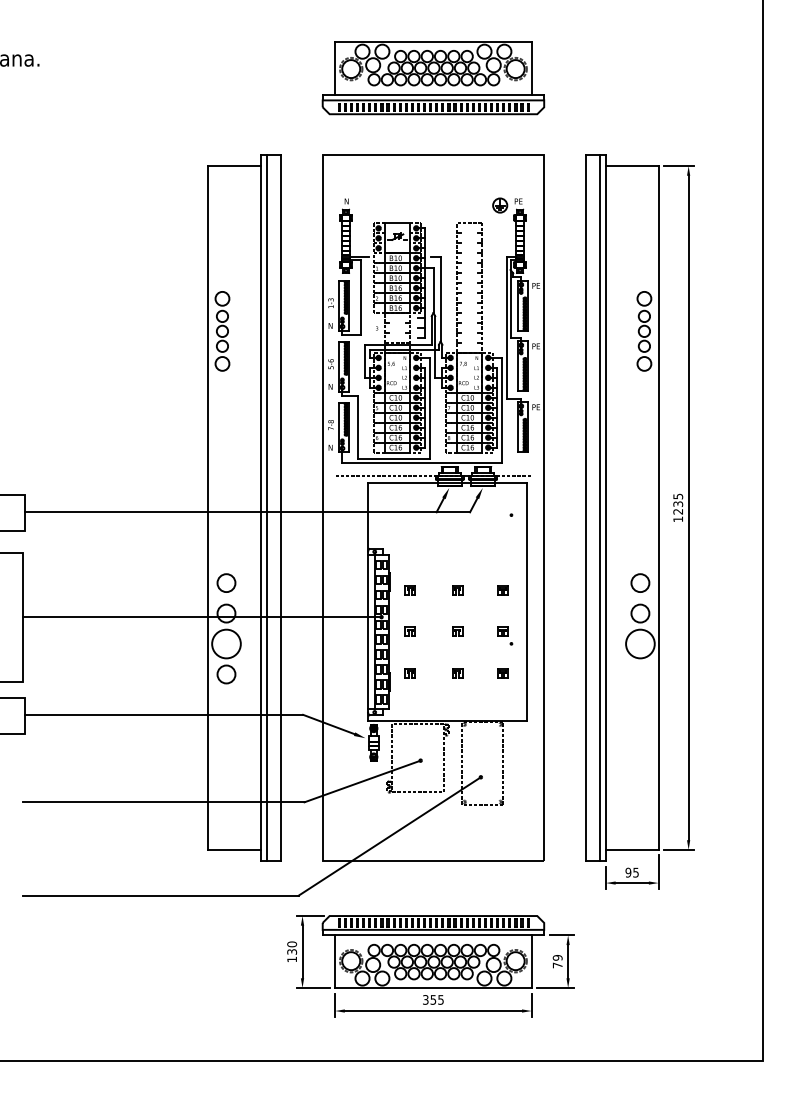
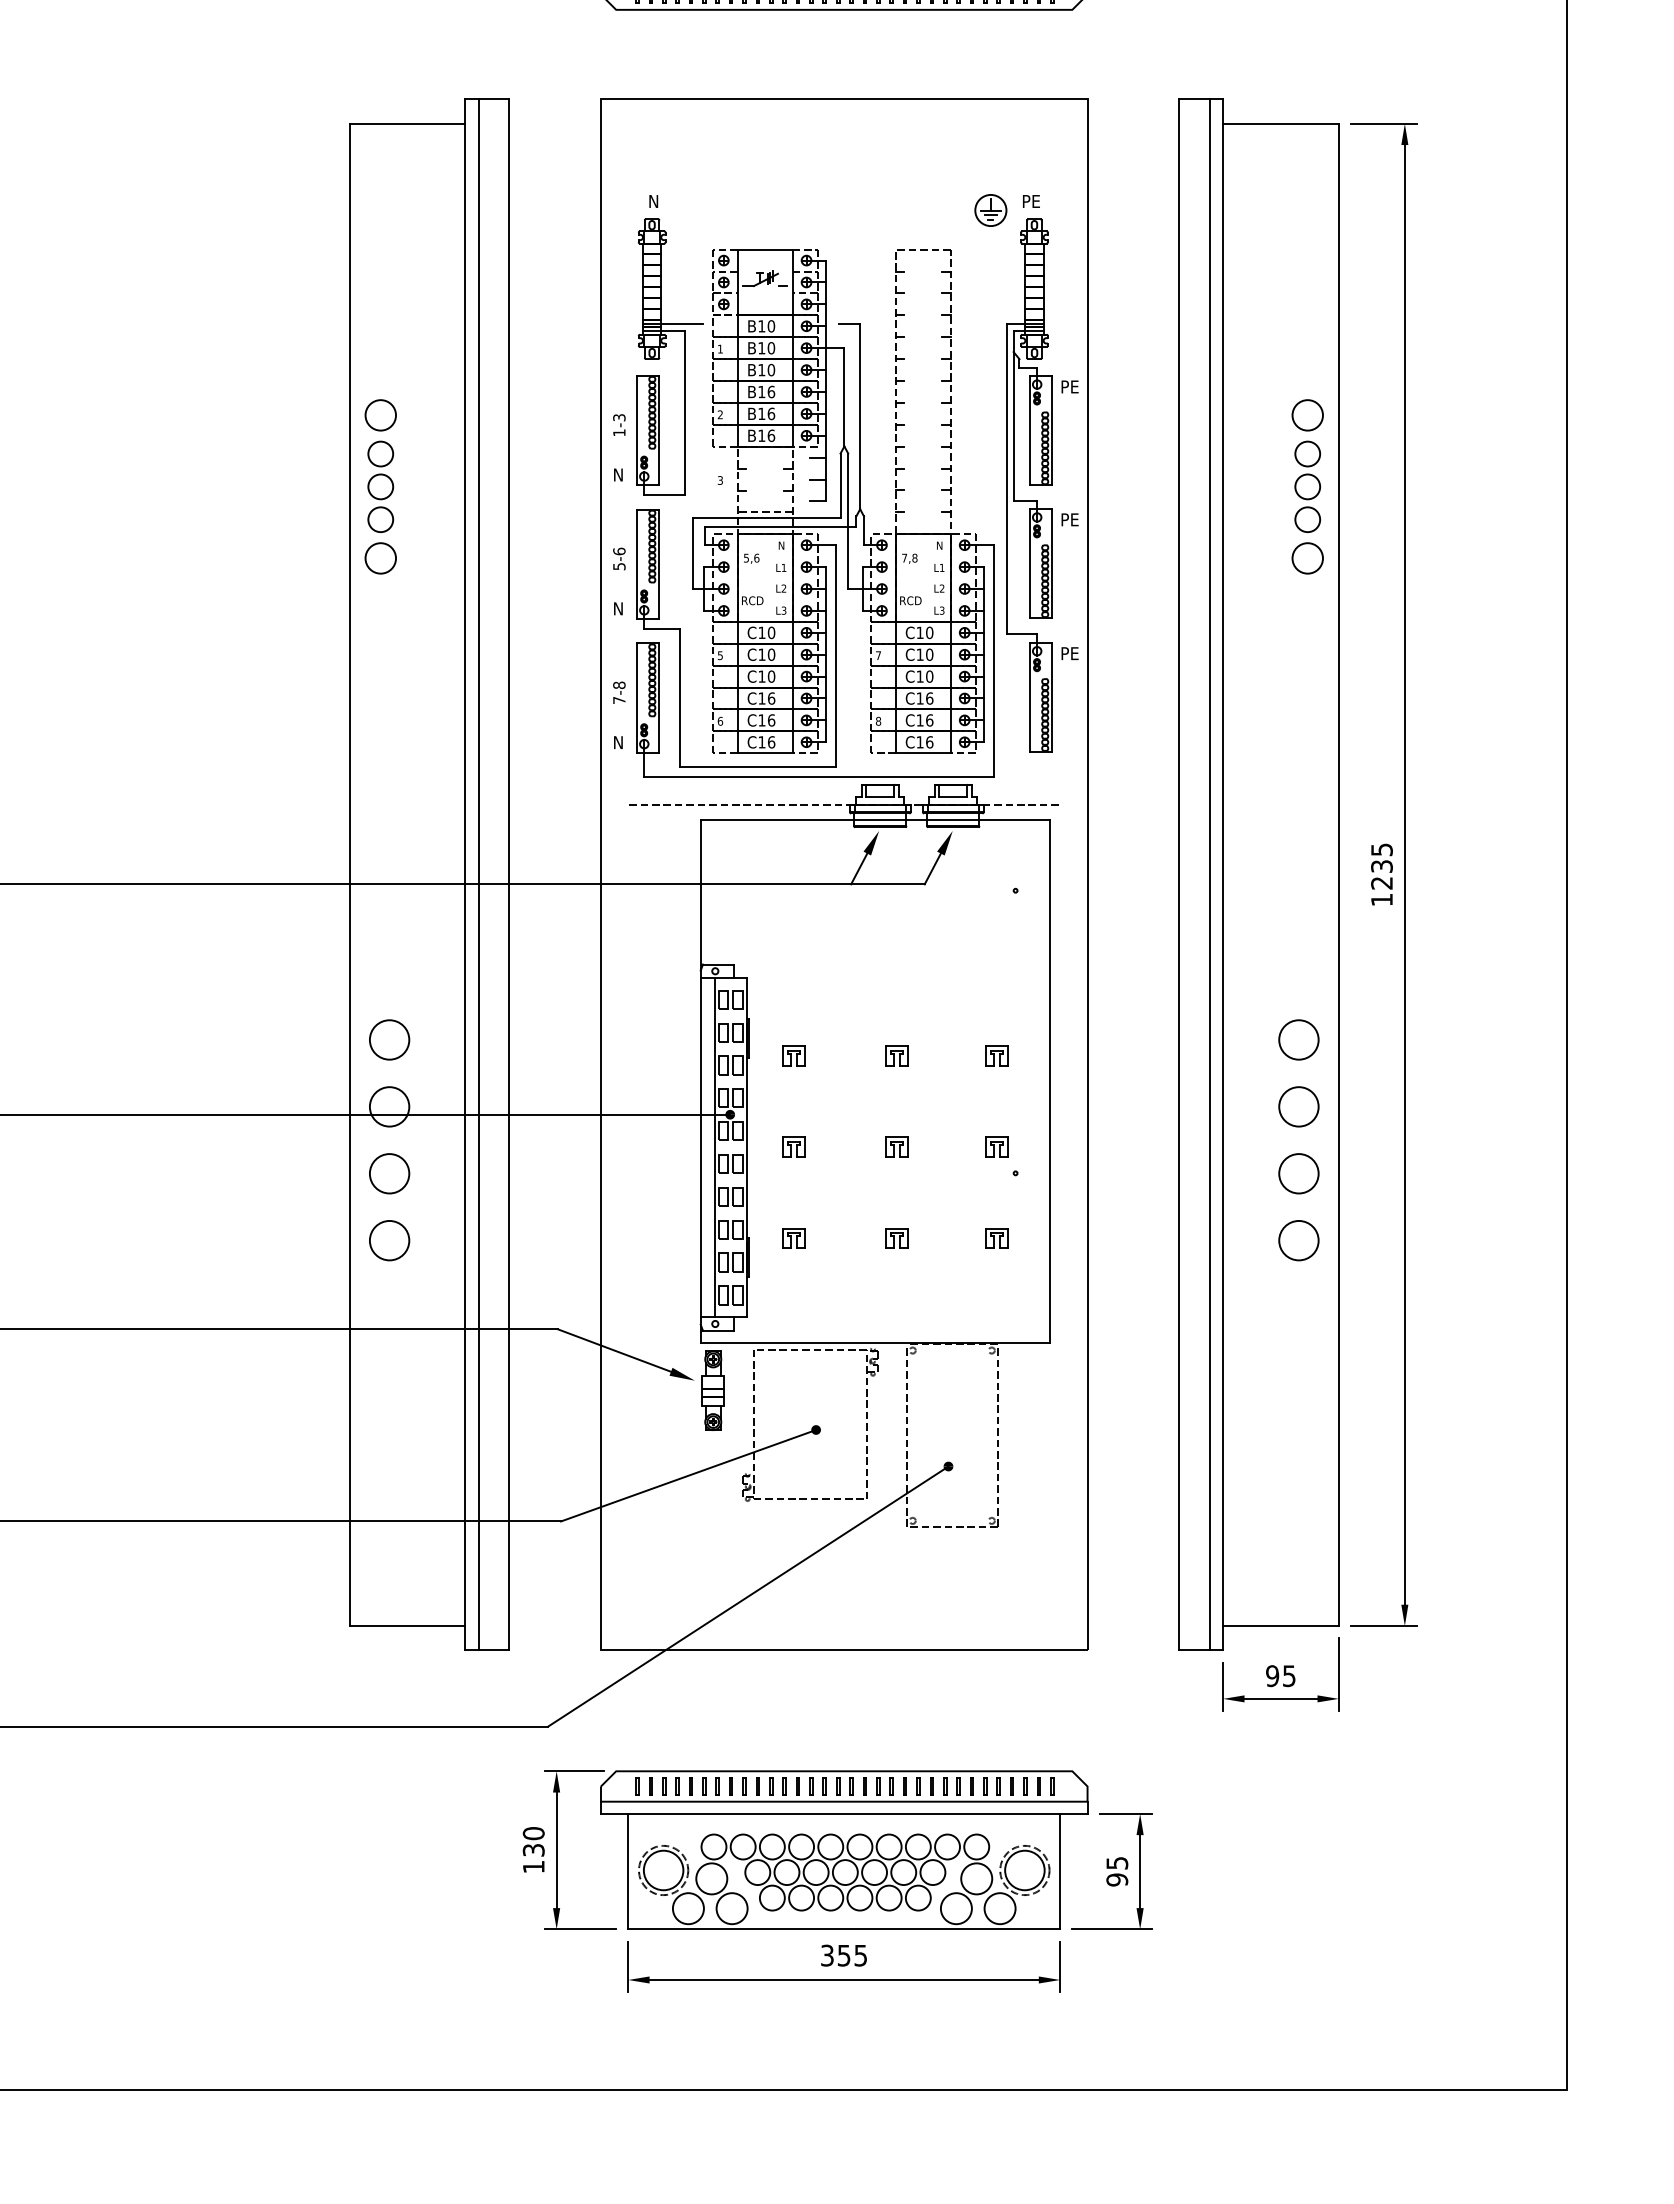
circle: (226, 644) -> (389, 1174), size x0.62
circle: (640, 644) -> (1299, 1174), size x0.62
circle: (640, 674) -> (1299, 1240), added
text: (557, 961) -> (1116, 1871), 79 -> 95

